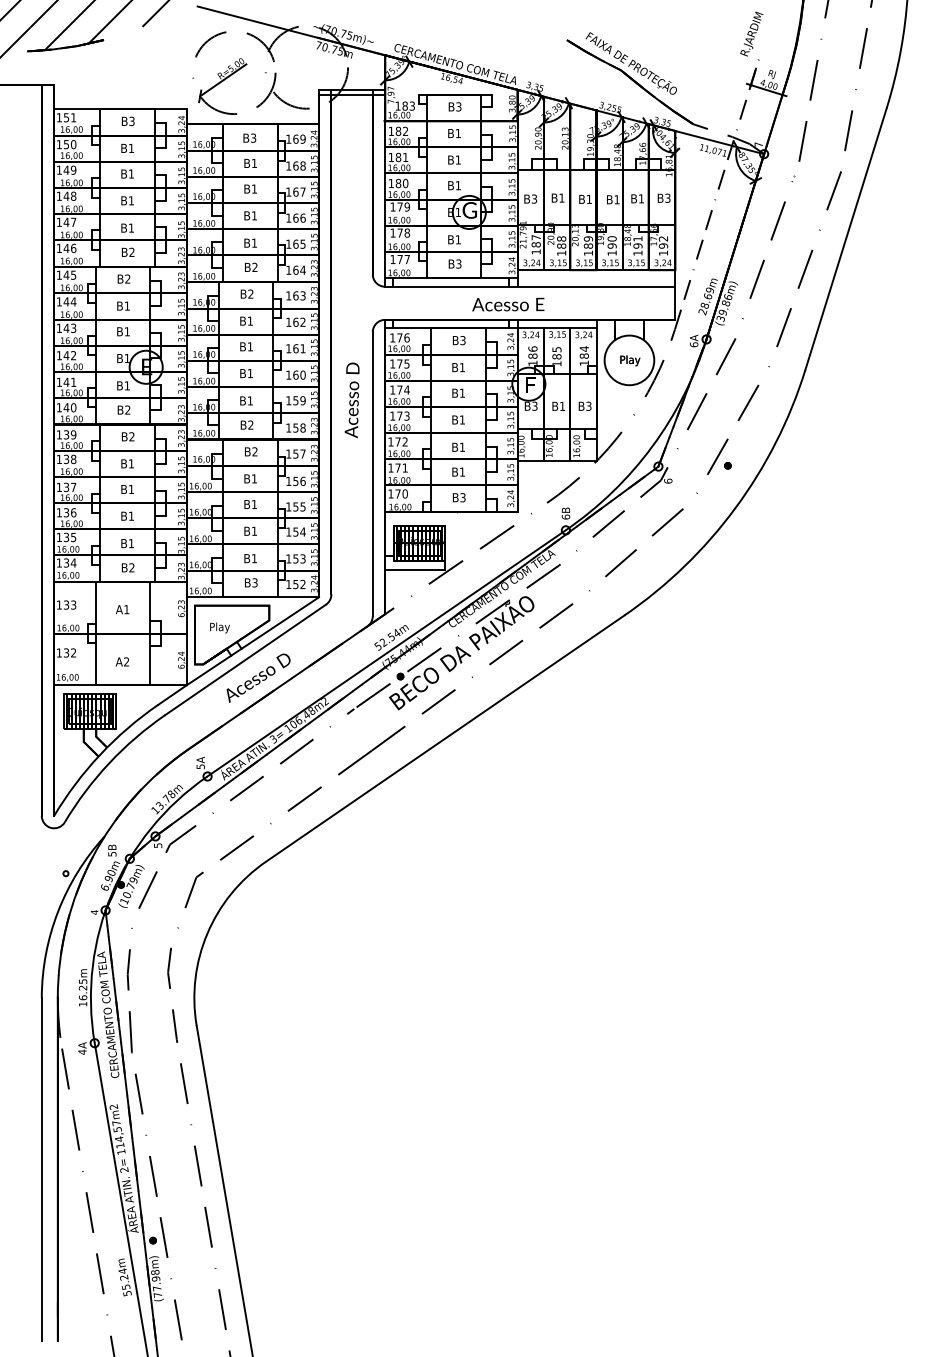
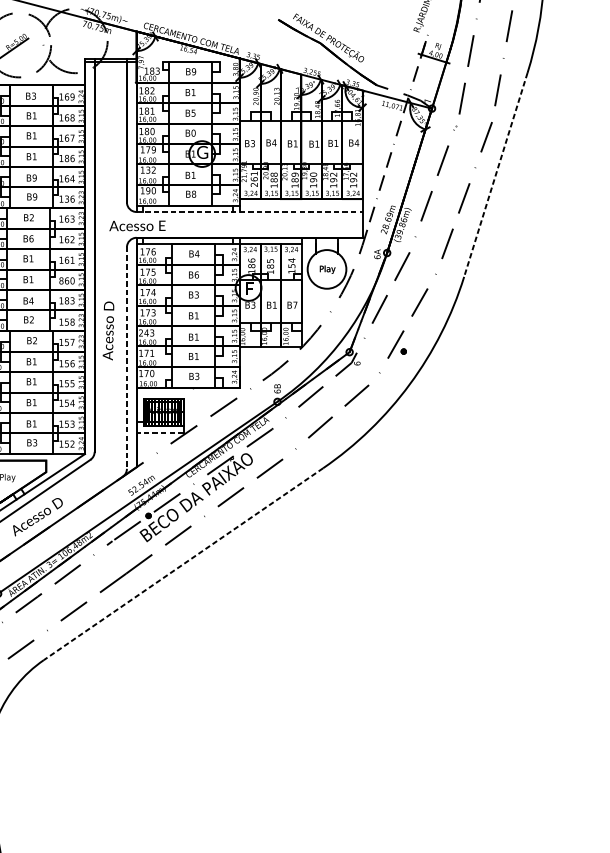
text: (458, 106) -> (193, 71), B3 -> B9
text: (457, 159) -> (192, 112), B1 -> B5
text: (458, 185) -> (193, 133), B1 -> B0
text: (561, 197) -> (274, 142), B1 -> B4
text: (667, 197) -> (356, 142), B3 -> B4
text: (295, 217) -> (66, 158), 166 -> 186
text: (403, 232) -> (150, 169), 178 -> 132
text: (637, 238) -> (333, 174), 191 -> 192
line: (846, 239) -> (496, 175), solid -> dashed
text: (254, 242) -> (34, 177), B1 -> B9
text: (302, 243) -> (72, 178), 165 -> 164
text: (535, 244) -> (253, 179), 187 -> 261
text: (403, 259) -> (150, 190), 177 -> 190
text: (458, 263) -> (193, 193), B3 -> B8
text: (254, 267) -> (34, 196), B2 -> B9
text: (299, 269) -> (69, 198), 164 -> 136
line: (530, 286) -> (249, 211), solid -> dashed
text: (508, 304) -> (137, 225), moved
text: (250, 320) -> (31, 238), B1 -> B6
text: (462, 340) -> (196, 253), B3 -> B4
text: (583, 355) -> (291, 265), 184 -> 154
text: (462, 367) -> (196, 274), B1 -> B6
text: (288, 374) -> (61, 280), 160 -> 860
text: (462, 392) -> (196, 294), B1 -> B3
text: (250, 400) -> (31, 300), B1 -> B4
text: (299, 400) -> (69, 300), 159 -> 183
text: (351, 400) -> (108, 331), moved
text: (588, 405) -> (295, 304), B3 -> B7
text: (397, 441) -> (146, 332), 172 -> 243
line: (372, 474) -> (126, 358), solid -> dashed
line: (414, 569) -> (159, 432), solid -> dashed
line: (444, 738) -> (182, 564), solid -> dashed

